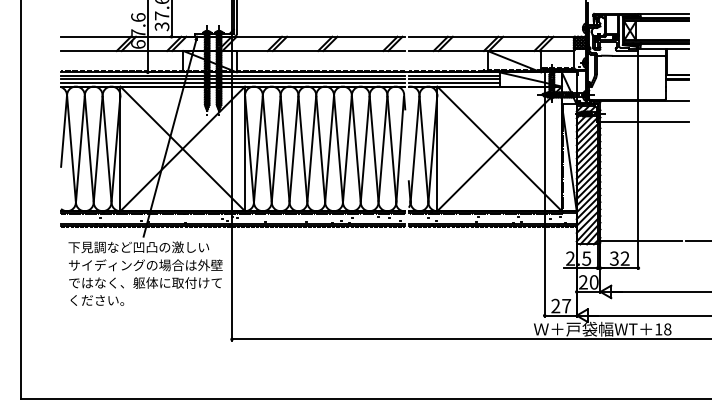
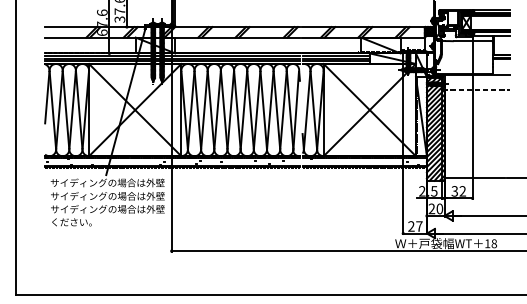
line: (643, 122) -> (476, 90), solid -> dashed
text: (145, 247) -> (107, 183), 下見調など凹凸の激しい -> サイディングの場合は外壁
text: (145, 282) -> (107, 209), ではなく、躯体に取付けて -> サイディングの場合は外壁

